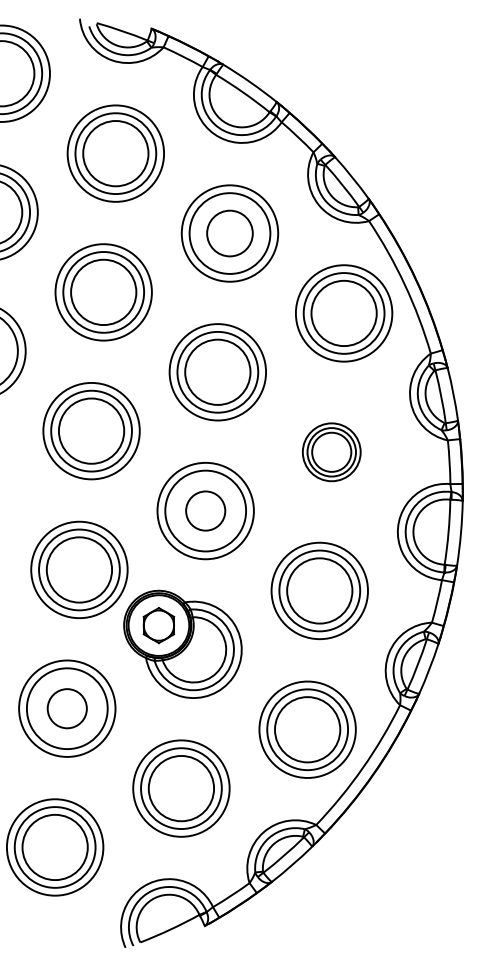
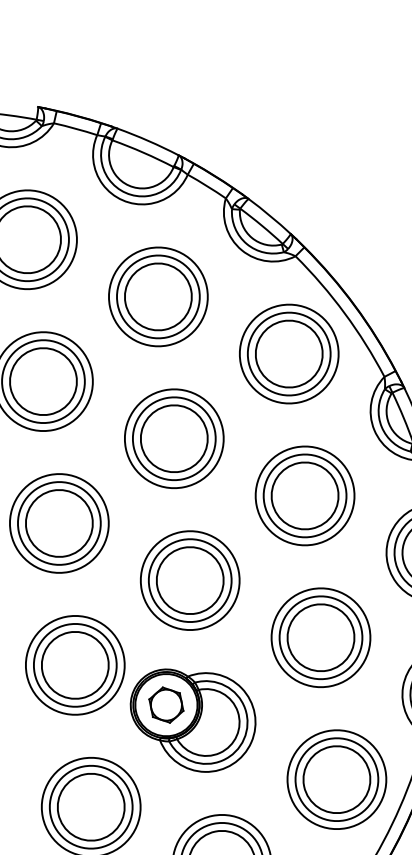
circle: (229, 233) -> (157, 296), size x1.43
part: (331, 452) -> (304, 496), size x1.67
circle: (205, 510) -> (189, 580), size x1.67
circle: (66, 708) -> (90, 807), size x1.67

